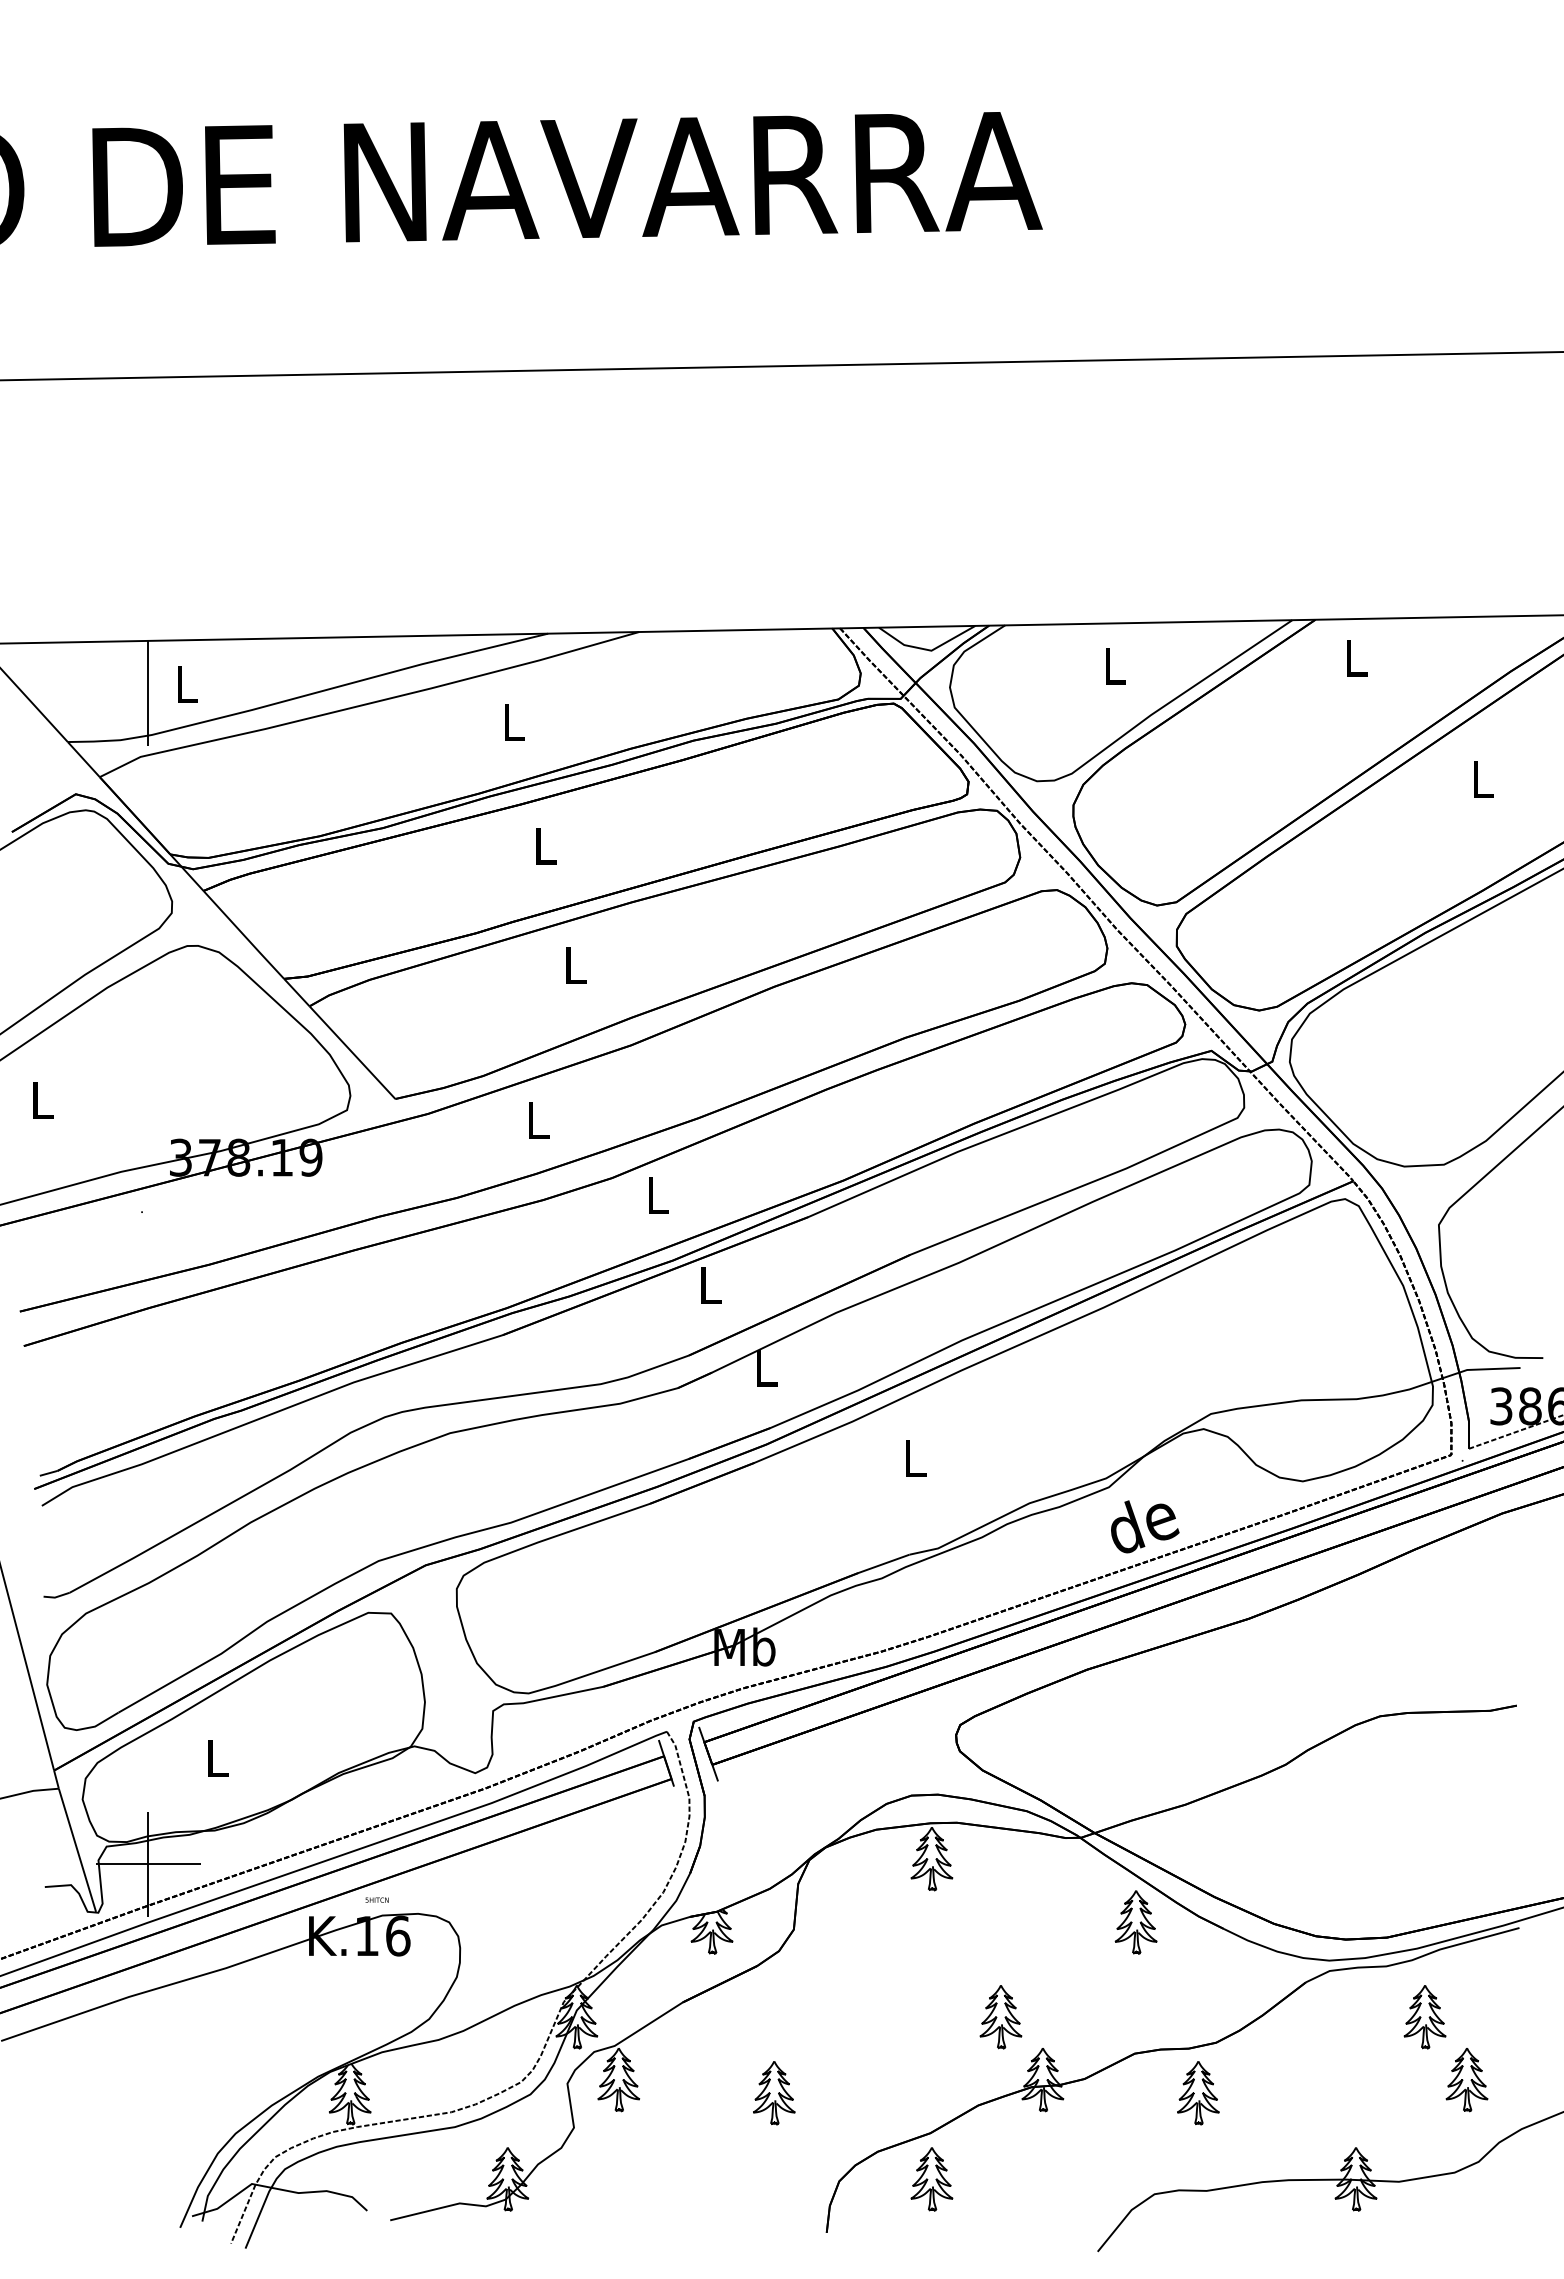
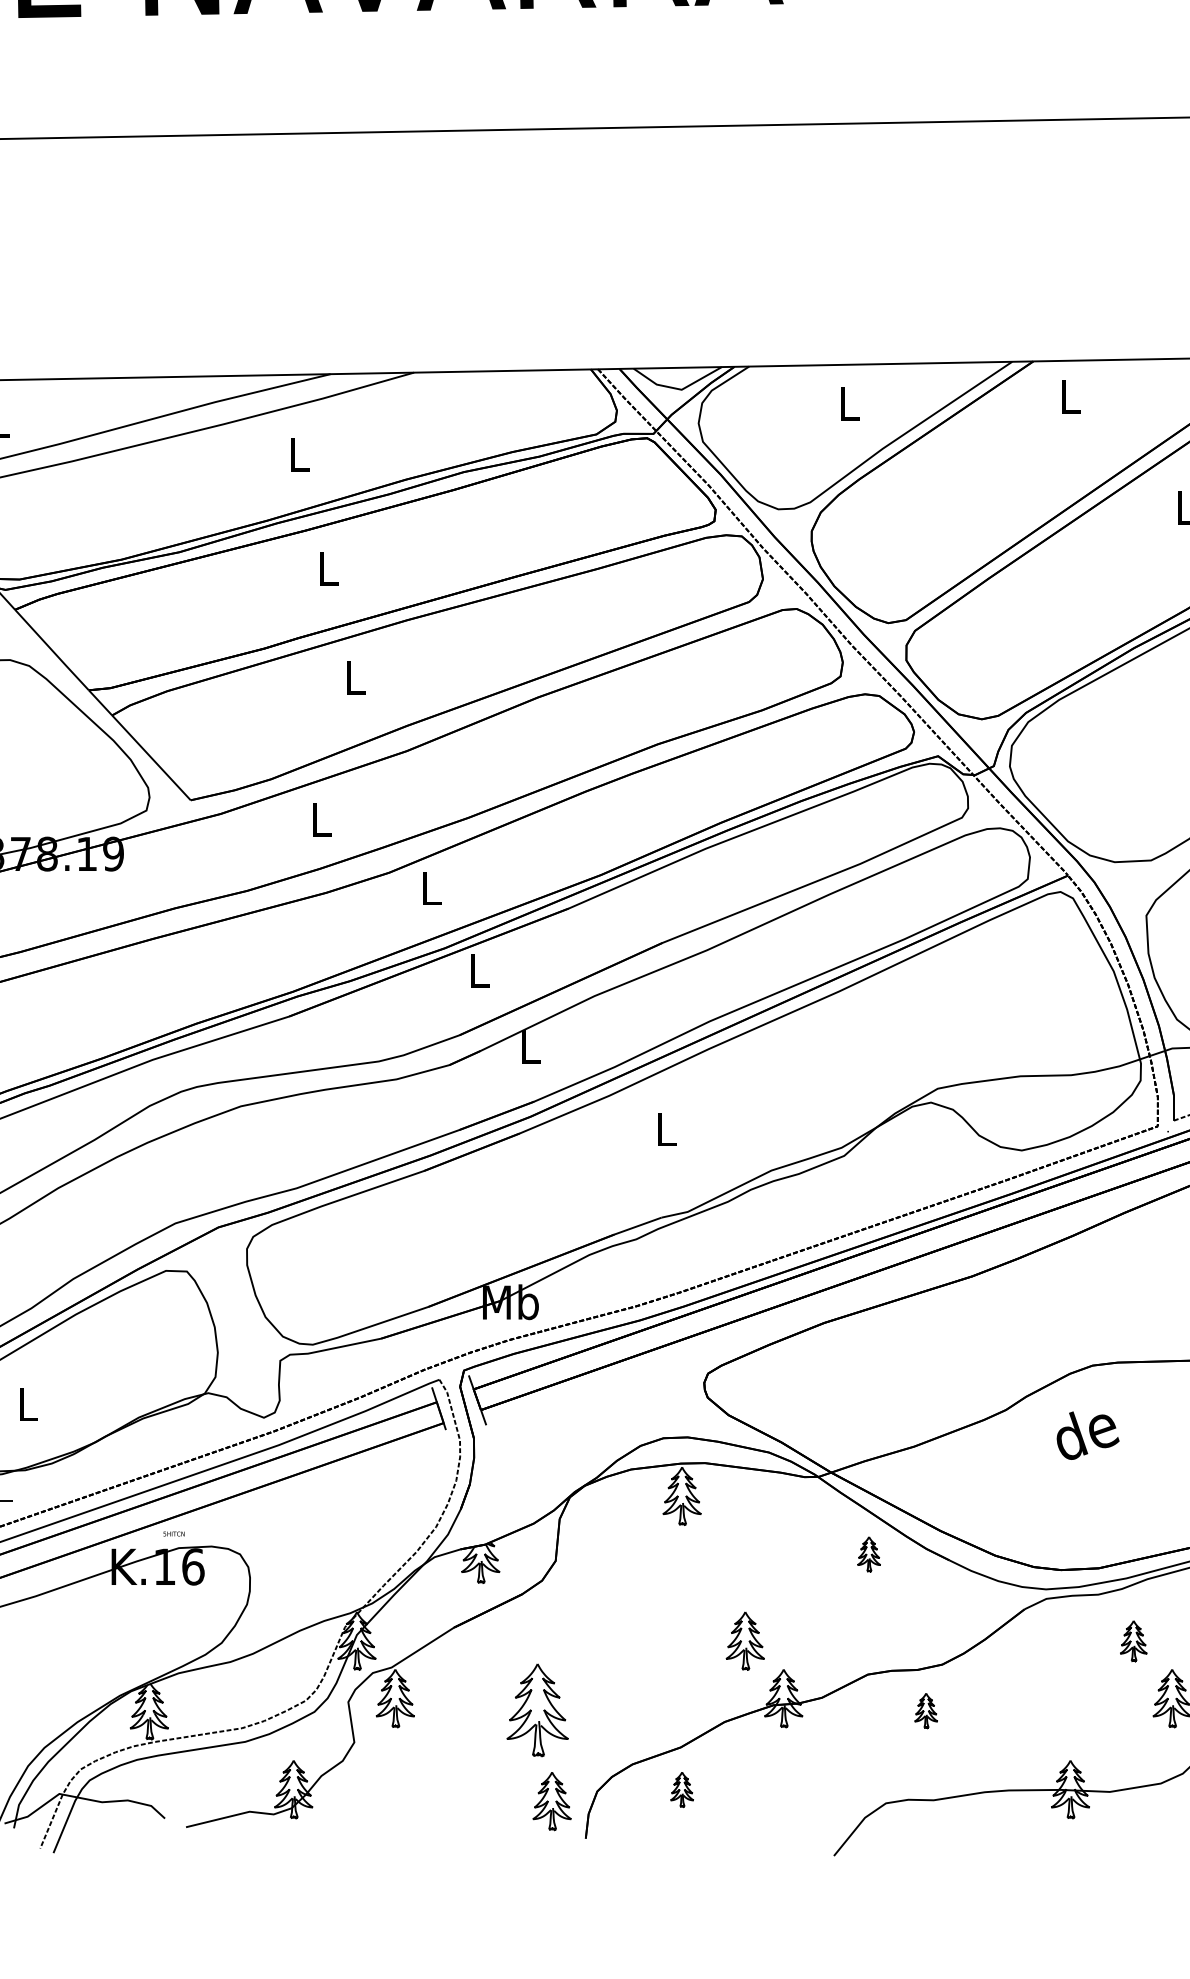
text: (1145, 1526) -> (1088, 1435), moved
part: (1135, 1922) -> (868, 1554), size x0.6
part: (1424, 2017) -> (1133, 1641), size x0.7
part: (774, 2093) -> (537, 1711), size x1.6
part: (1198, 2093) -> (926, 1711), size x0.6
part: (931, 2179) -> (681, 1789), size x0.6
part: (789, 2192) -> (551, 1801), added

